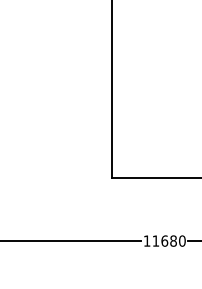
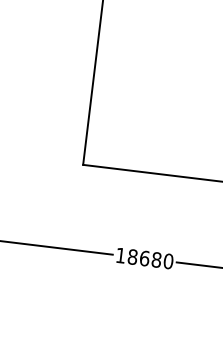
text: (155, 240) -> (132, 256), 11680 -> 18680

